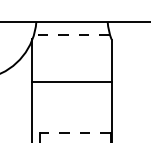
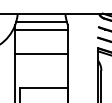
line: (71, 35) -> (41, 22), dashed -> solid
line: (71, 45) -> (41, 29), added
line: (74, 132) -> (43, 87), dashed -> solid

